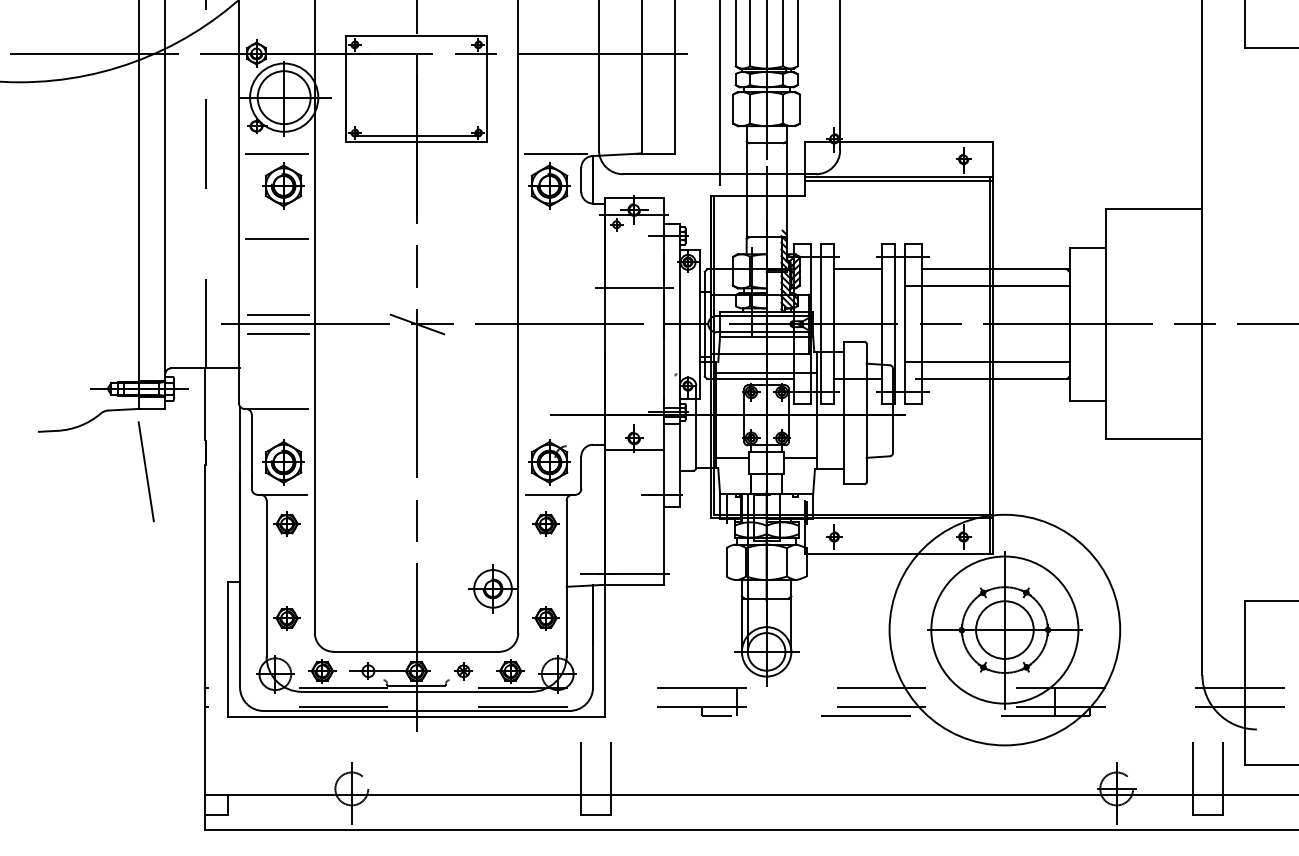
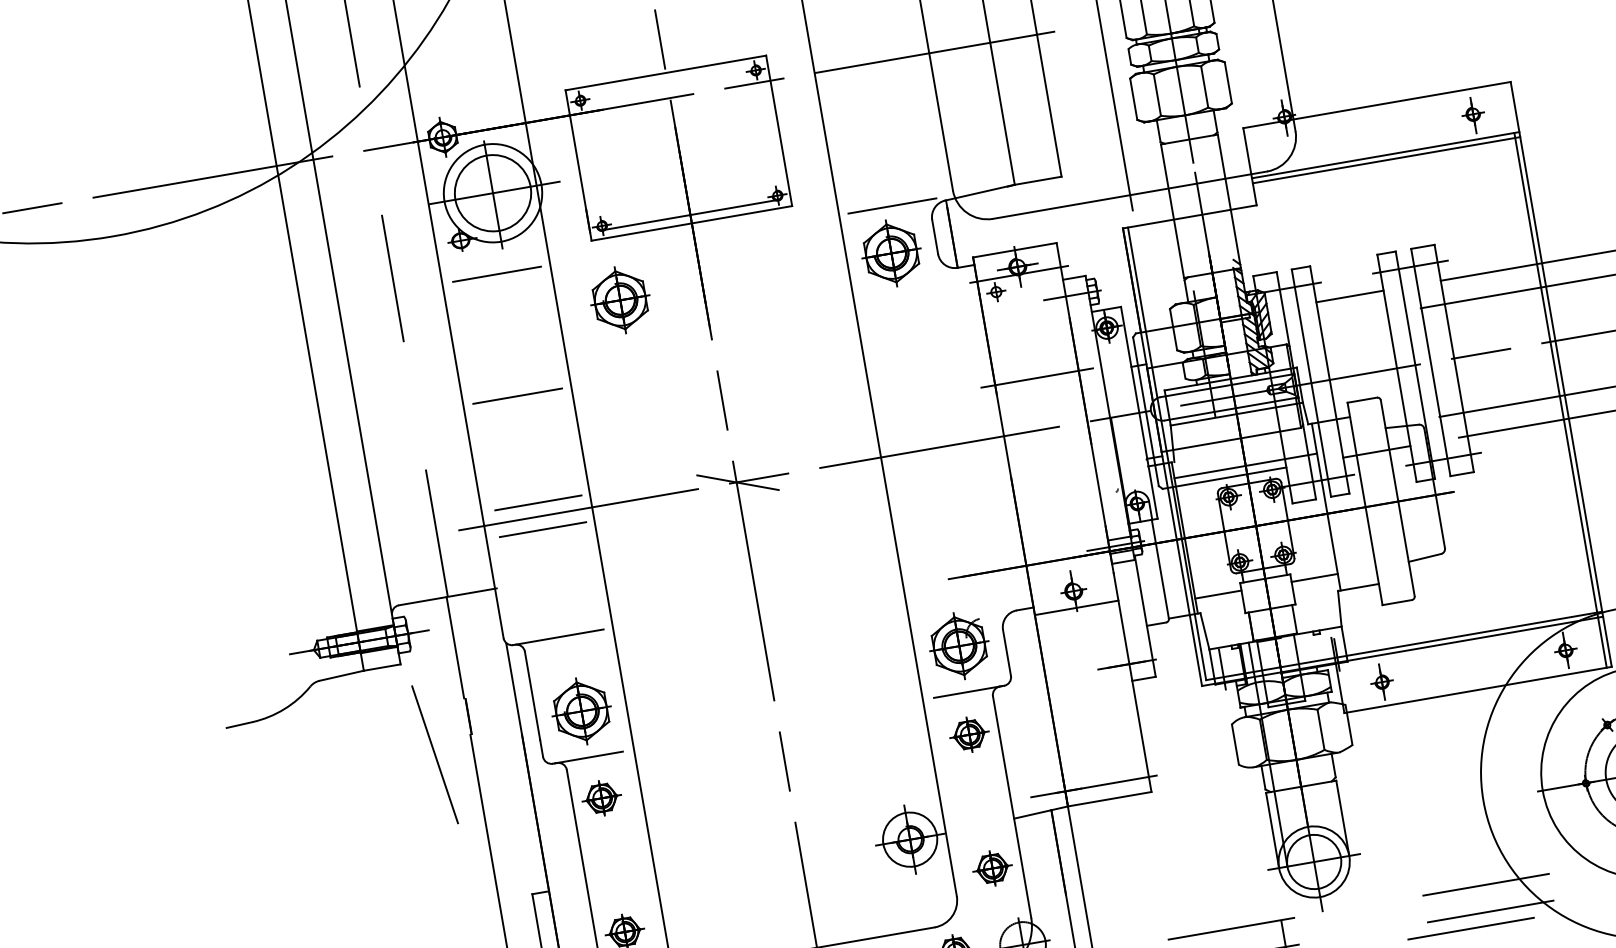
part: (283, 185) -> (620, 299), moved
line: (145, 471) -> (433, 754), moved

